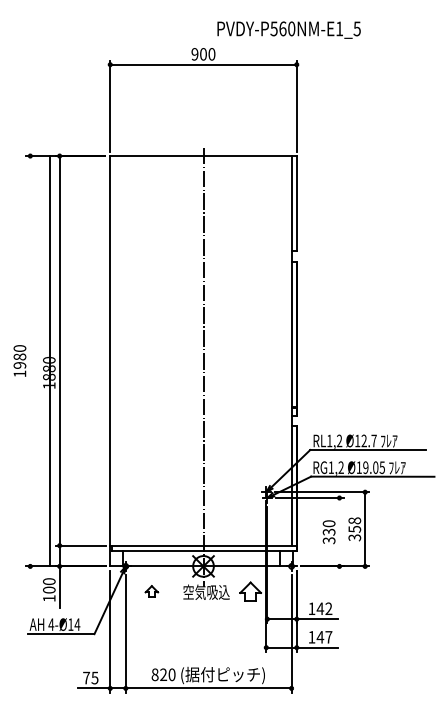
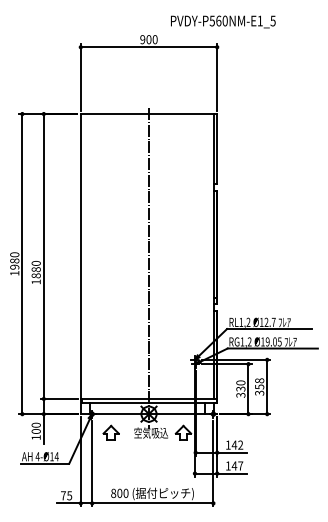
text: (288, 29) -> (222, 21), moved
line: (50, 361) -> (22, 264), moved
line: (339, 532) -> (248, 389), added
part: (151, 591) -> (110, 432), size x1.67
text: (163, 674) -> (119, 493), 820 -> 800

